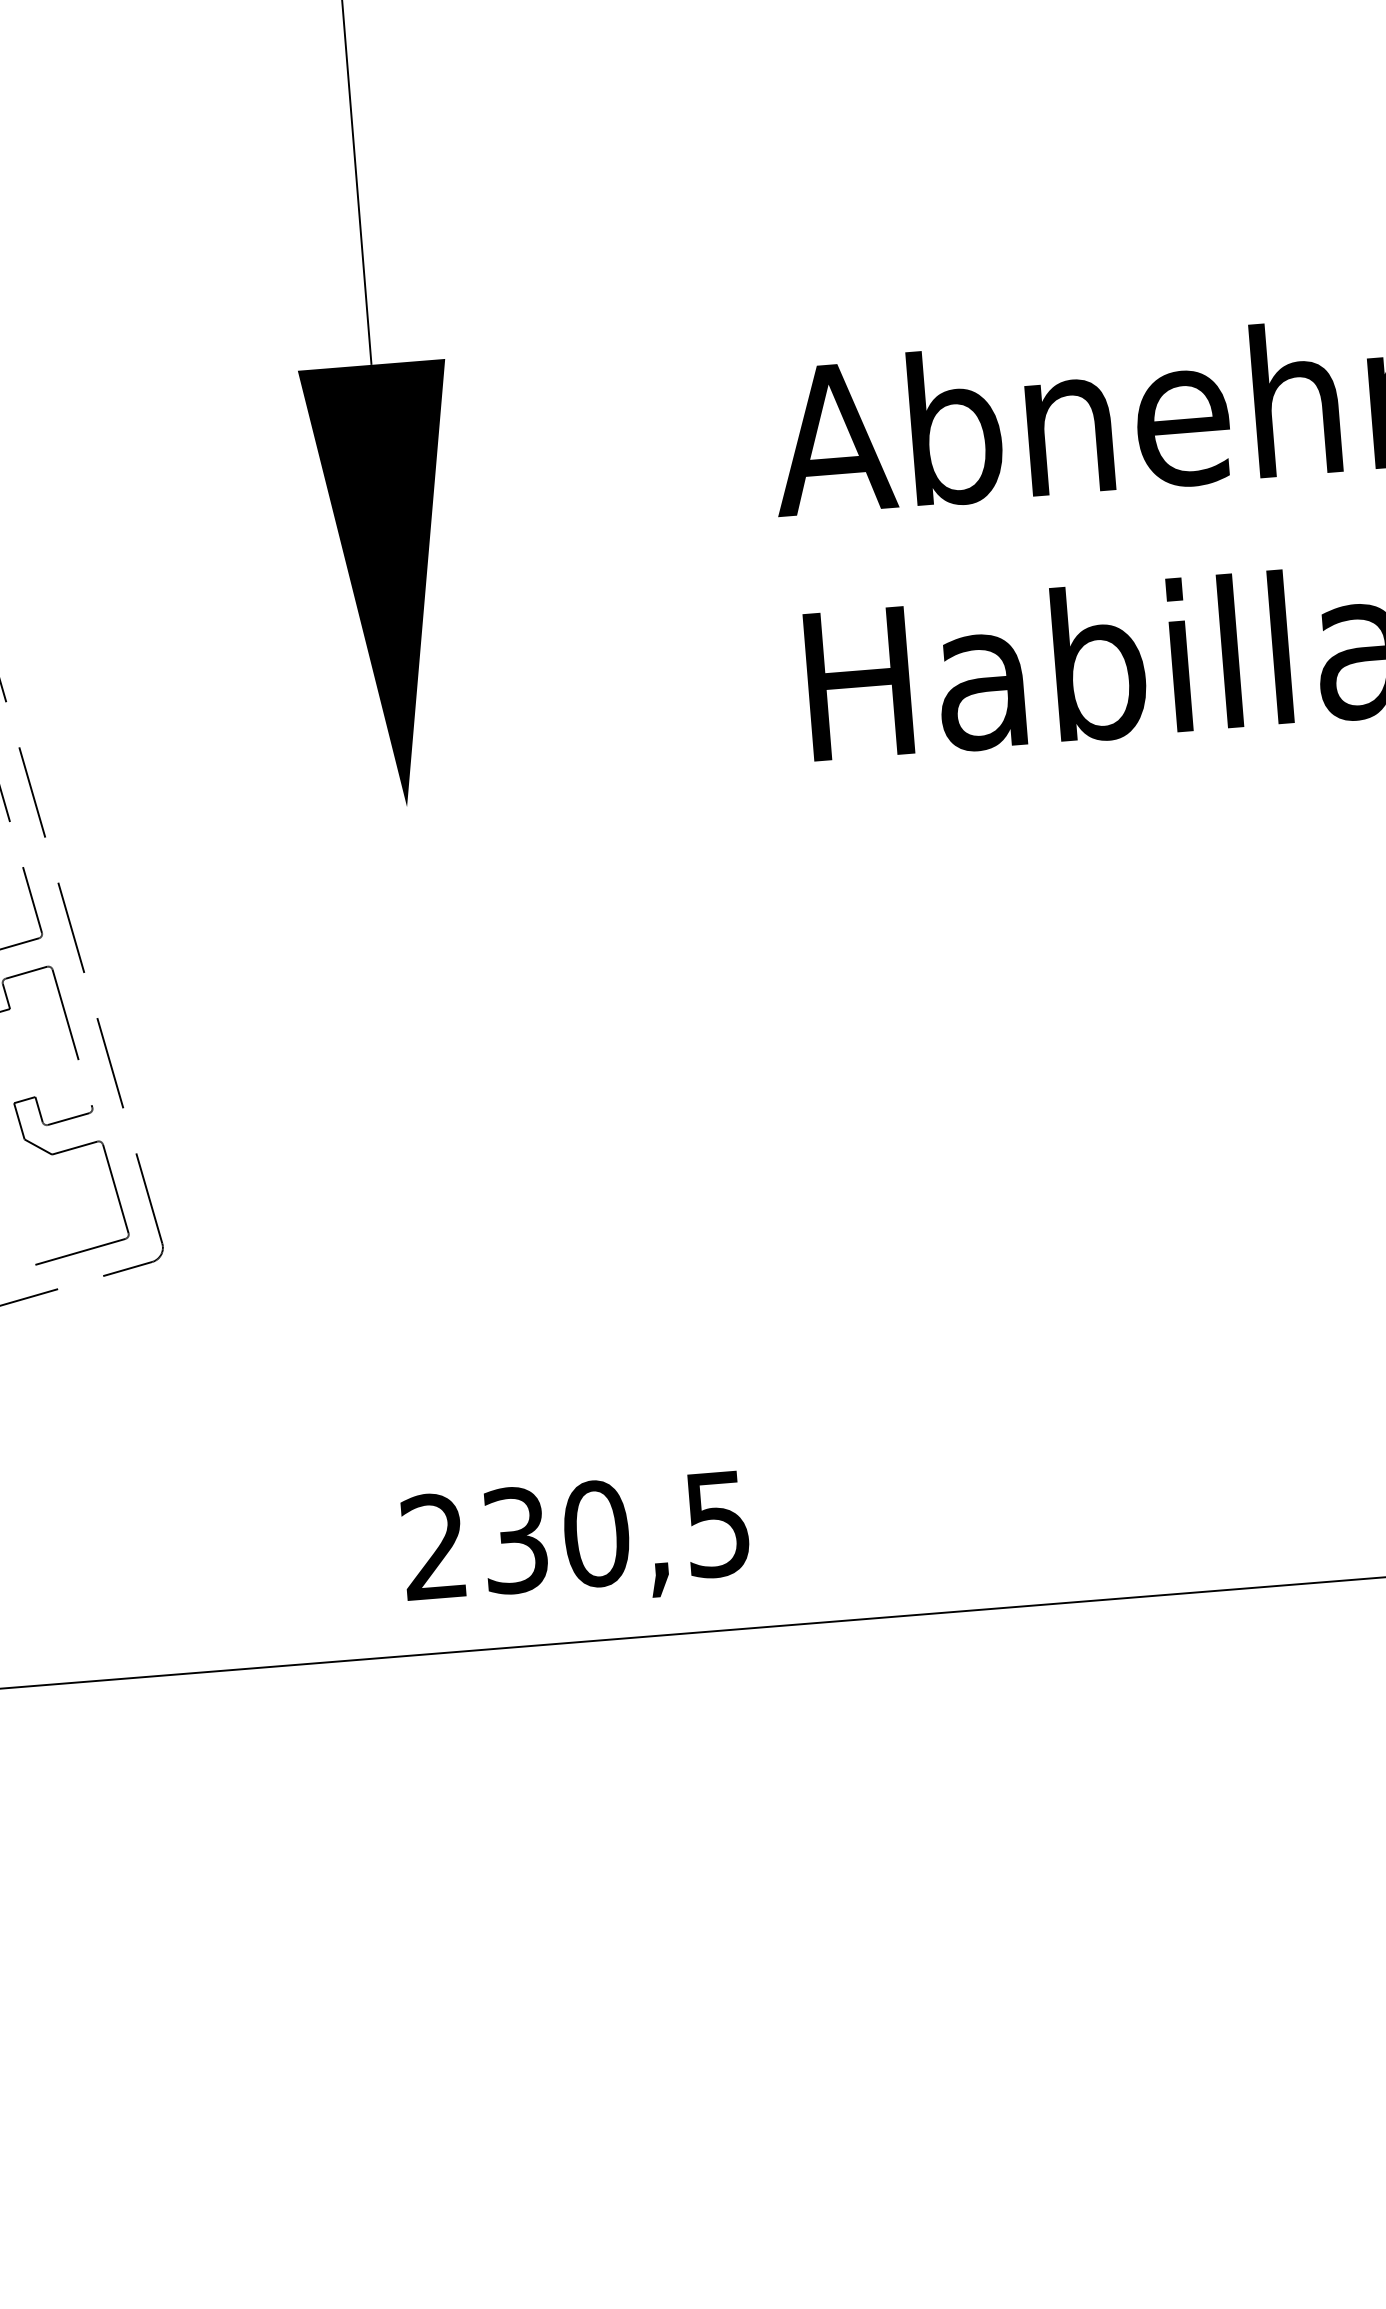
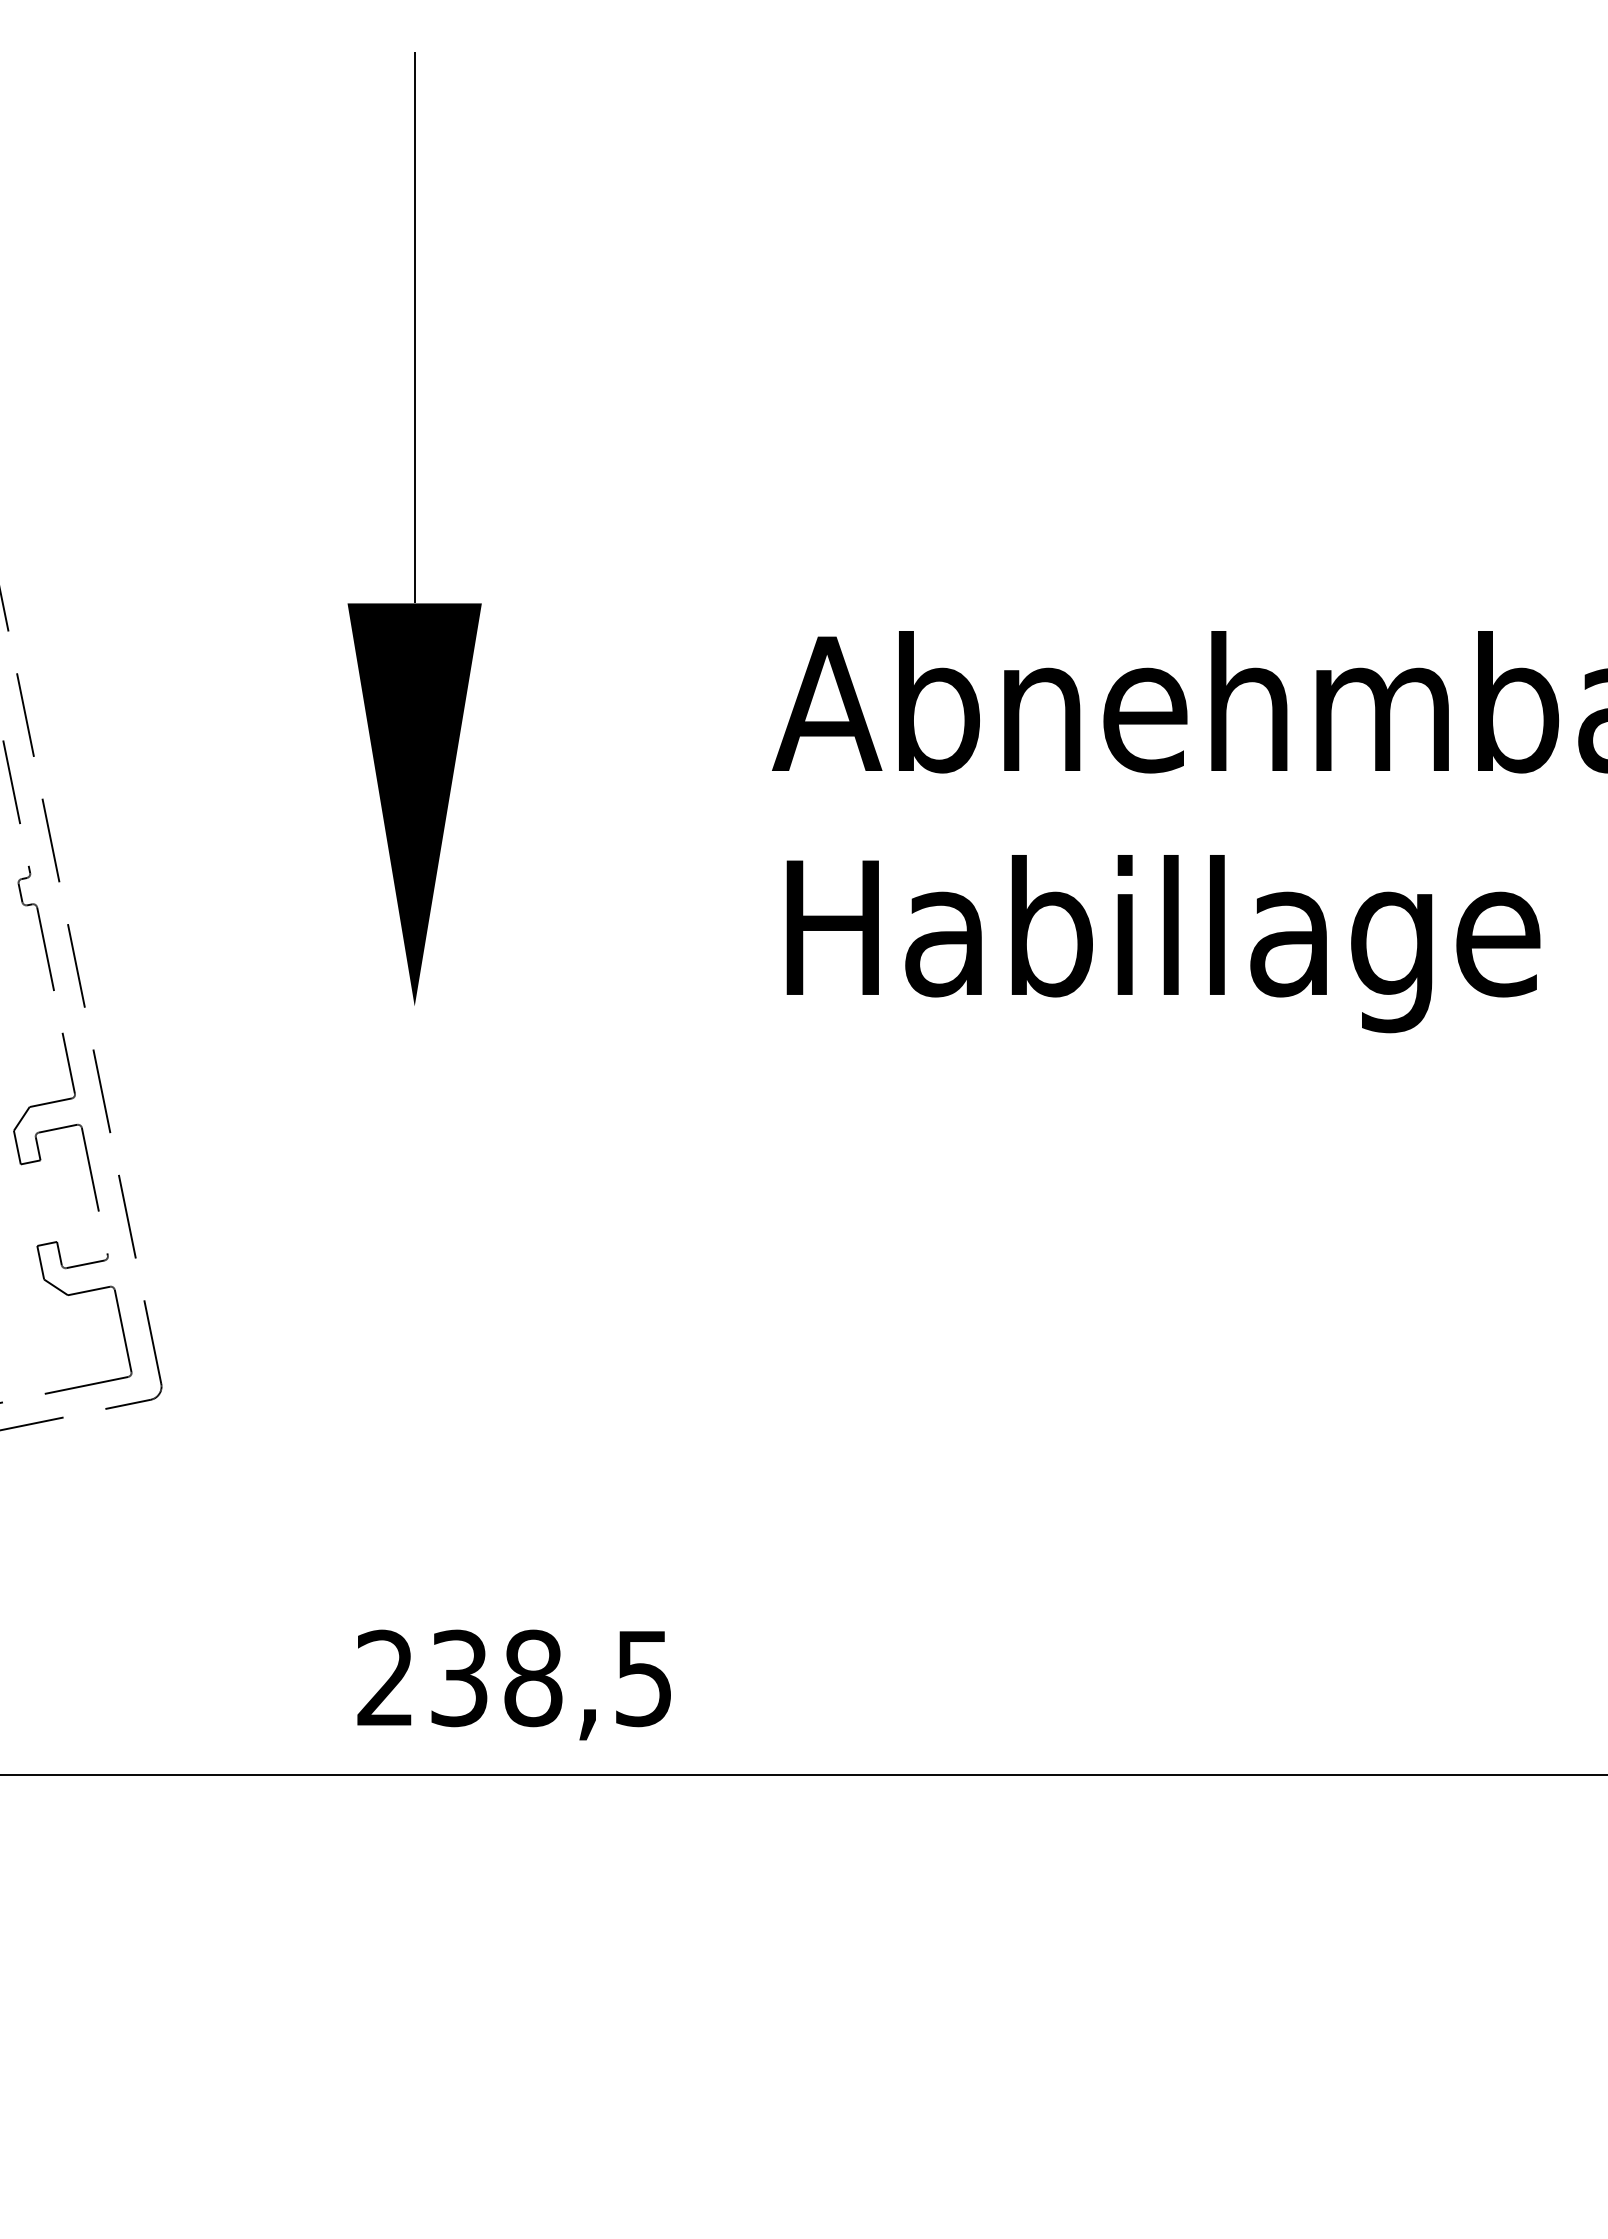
text: (596, 1534) -> (533, 1678), 230,5 -> 238,5

